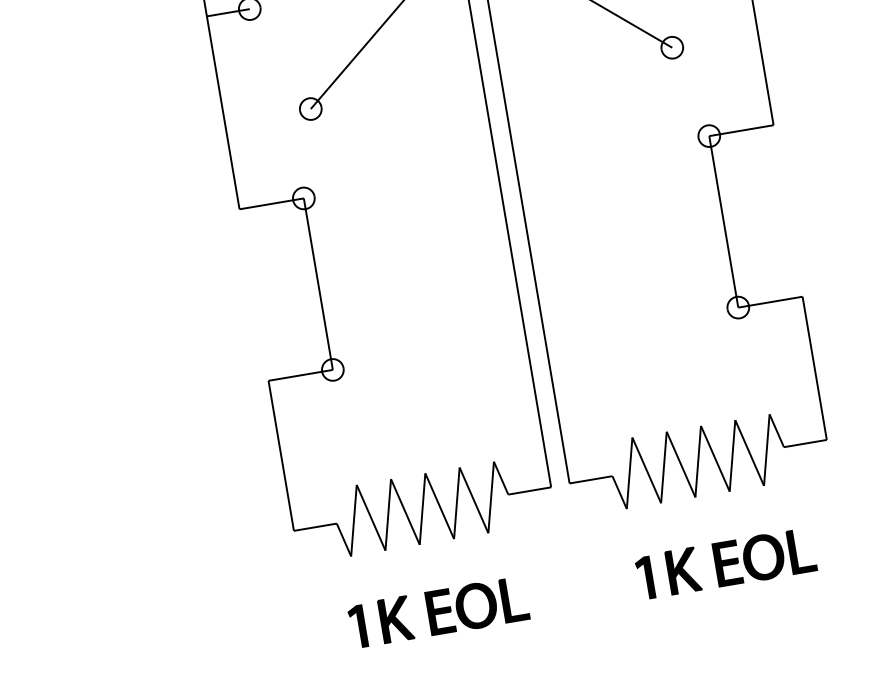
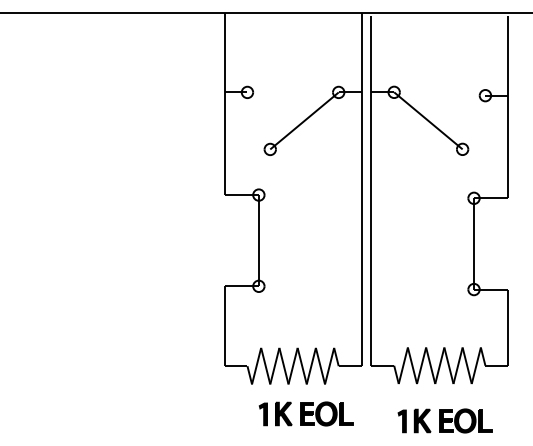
part: (436, 611) -> (305, 413), moved

